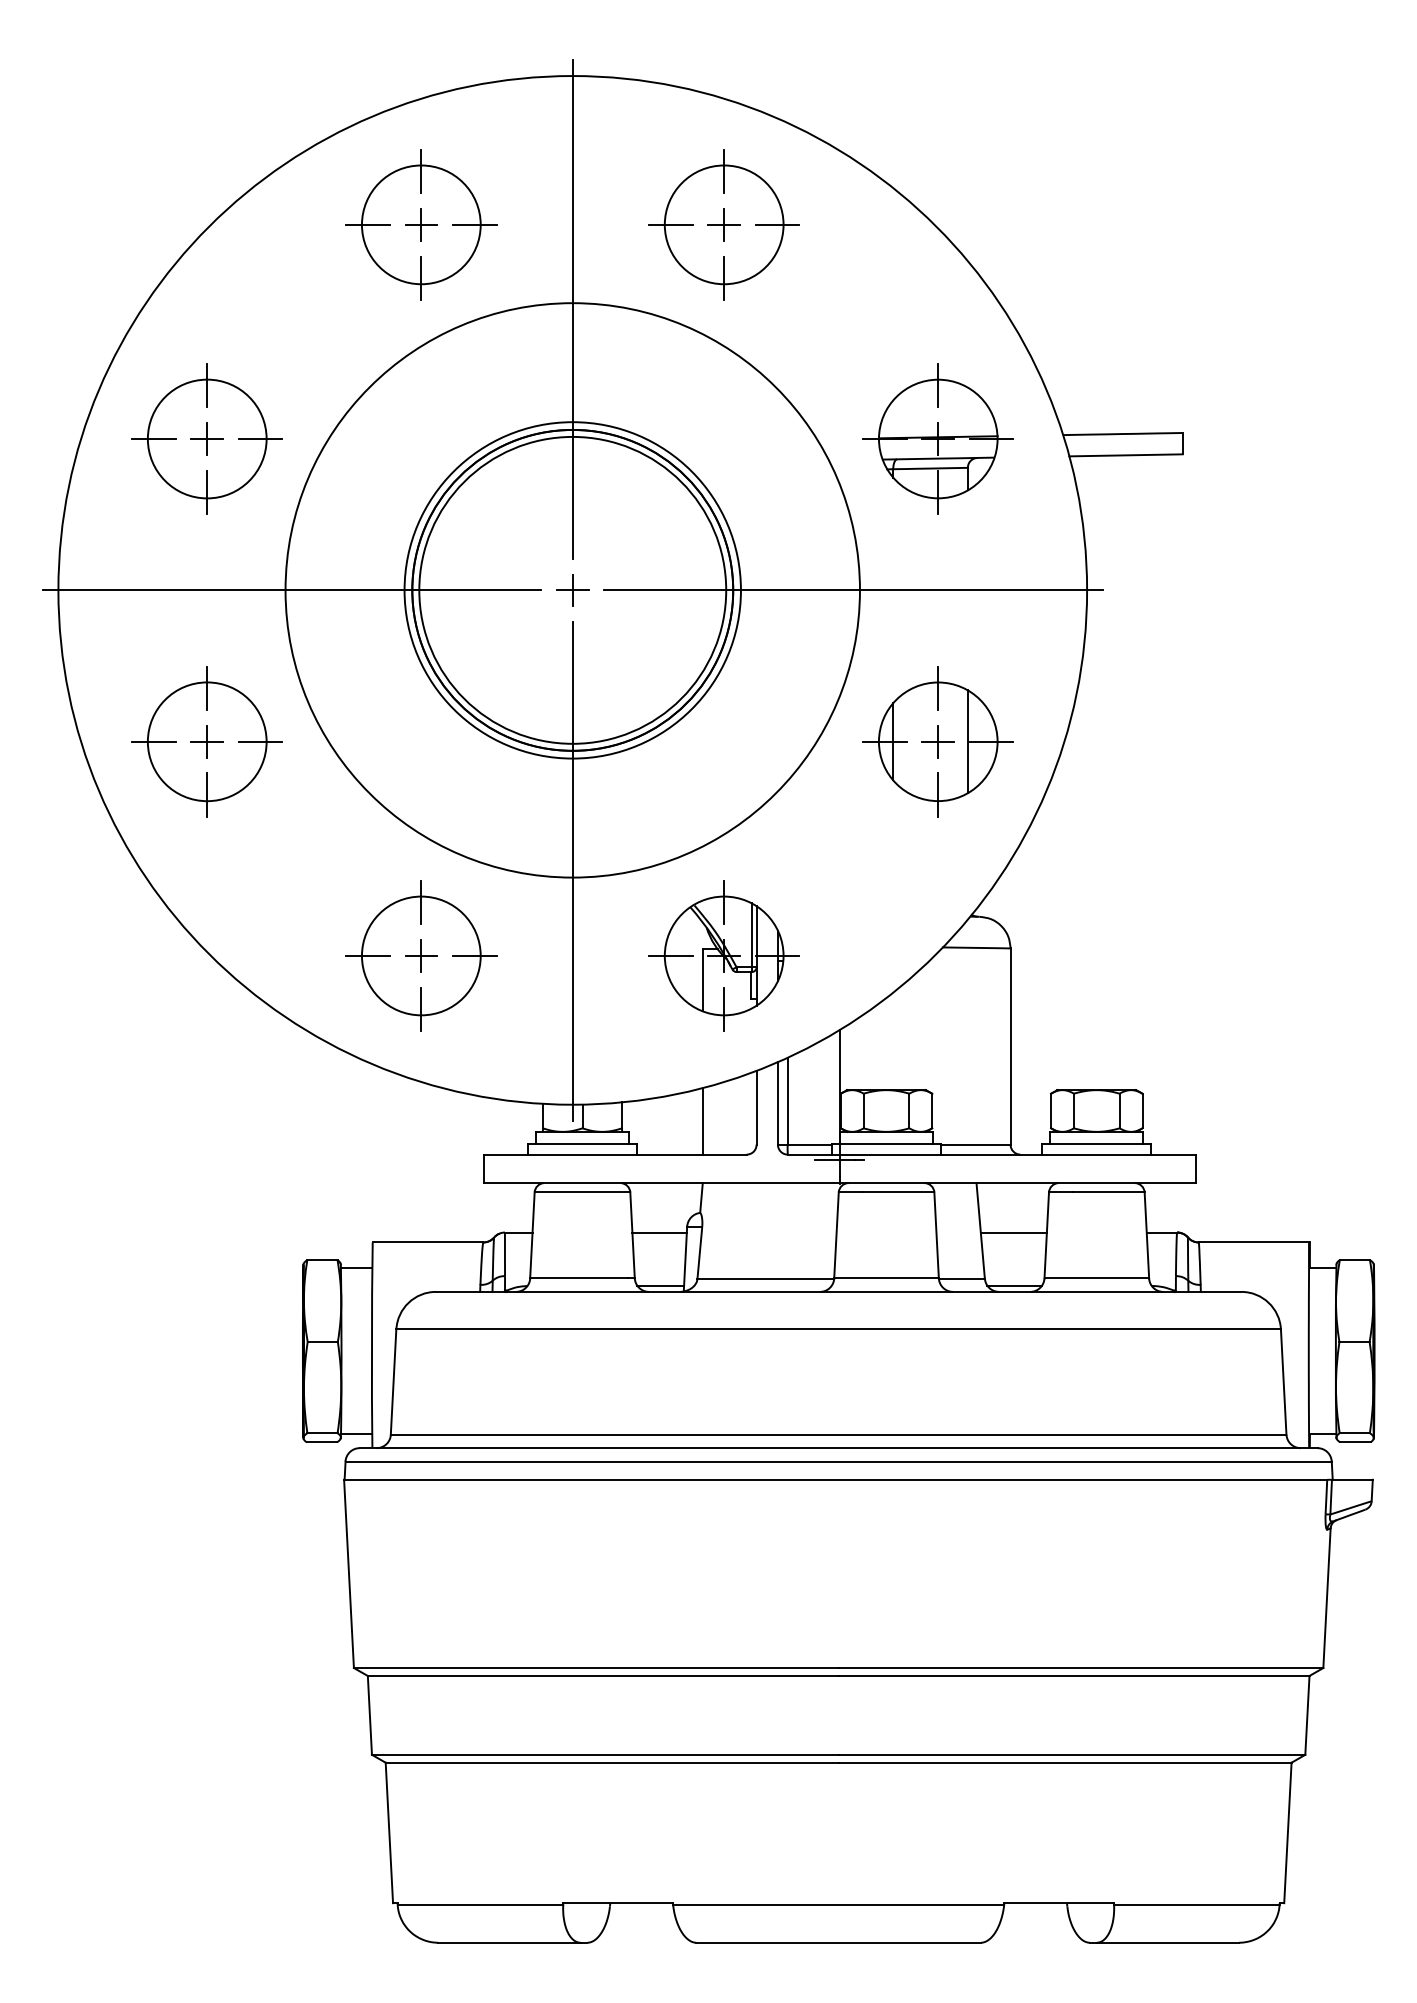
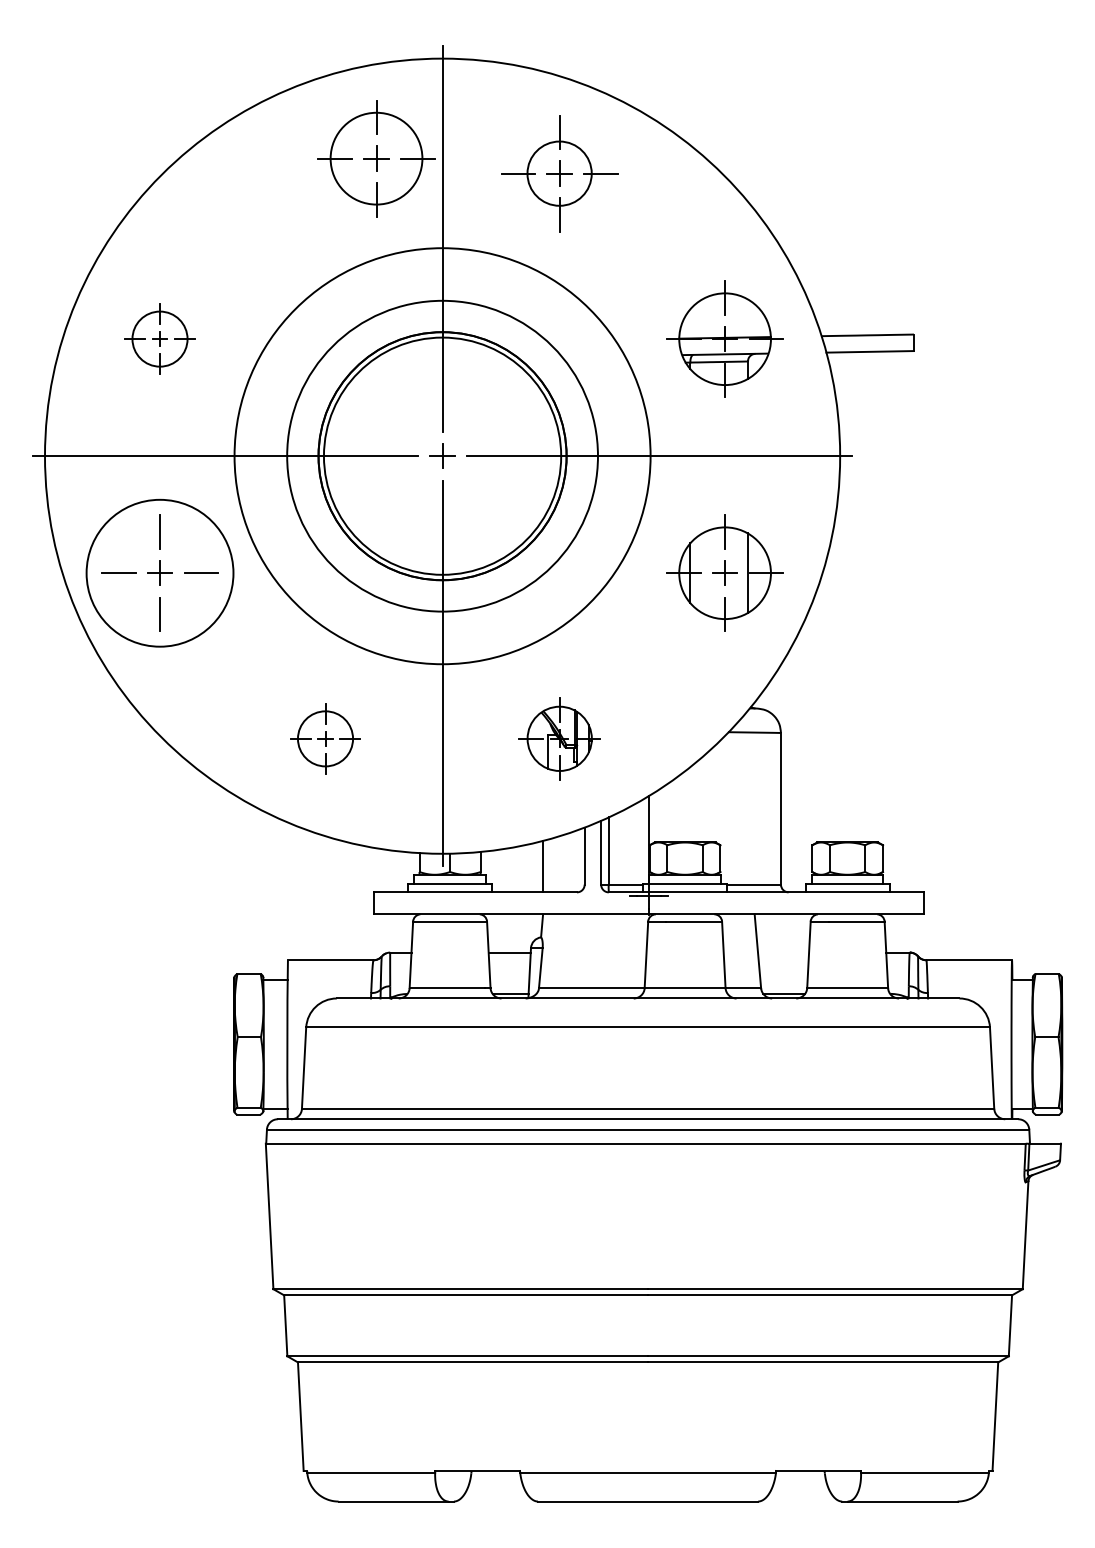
part: (421, 224) -> (376, 158), moved
circle: (724, 224) -> (559, 173), size x0.7
part: (206, 438) -> (159, 338), size x0.6
circle: (572, 590) -> (442, 456), size x0.7
circle: (572, 590) -> (442, 456), size x1.6
circle: (206, 742) -> (159, 573), size x1.6
part: (421, 955) -> (325, 738), size x0.6
part: (724, 955) -> (559, 738), size x0.7
line: (1013, 1232) -> (783, 952), removed

